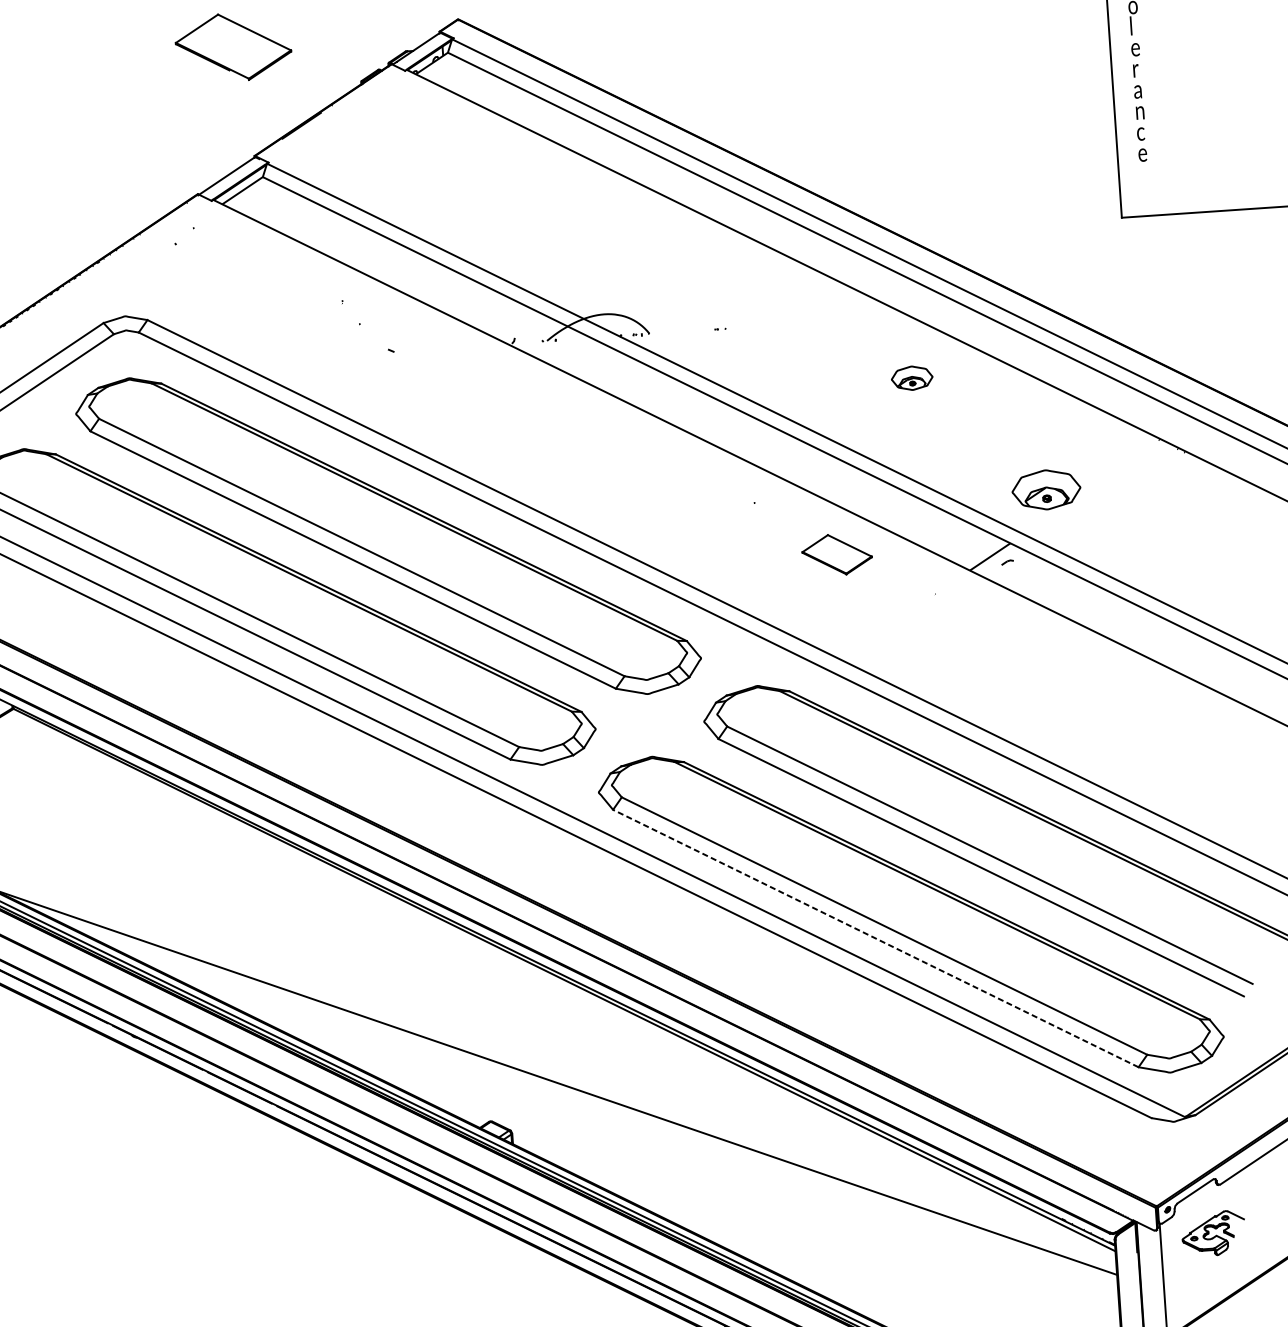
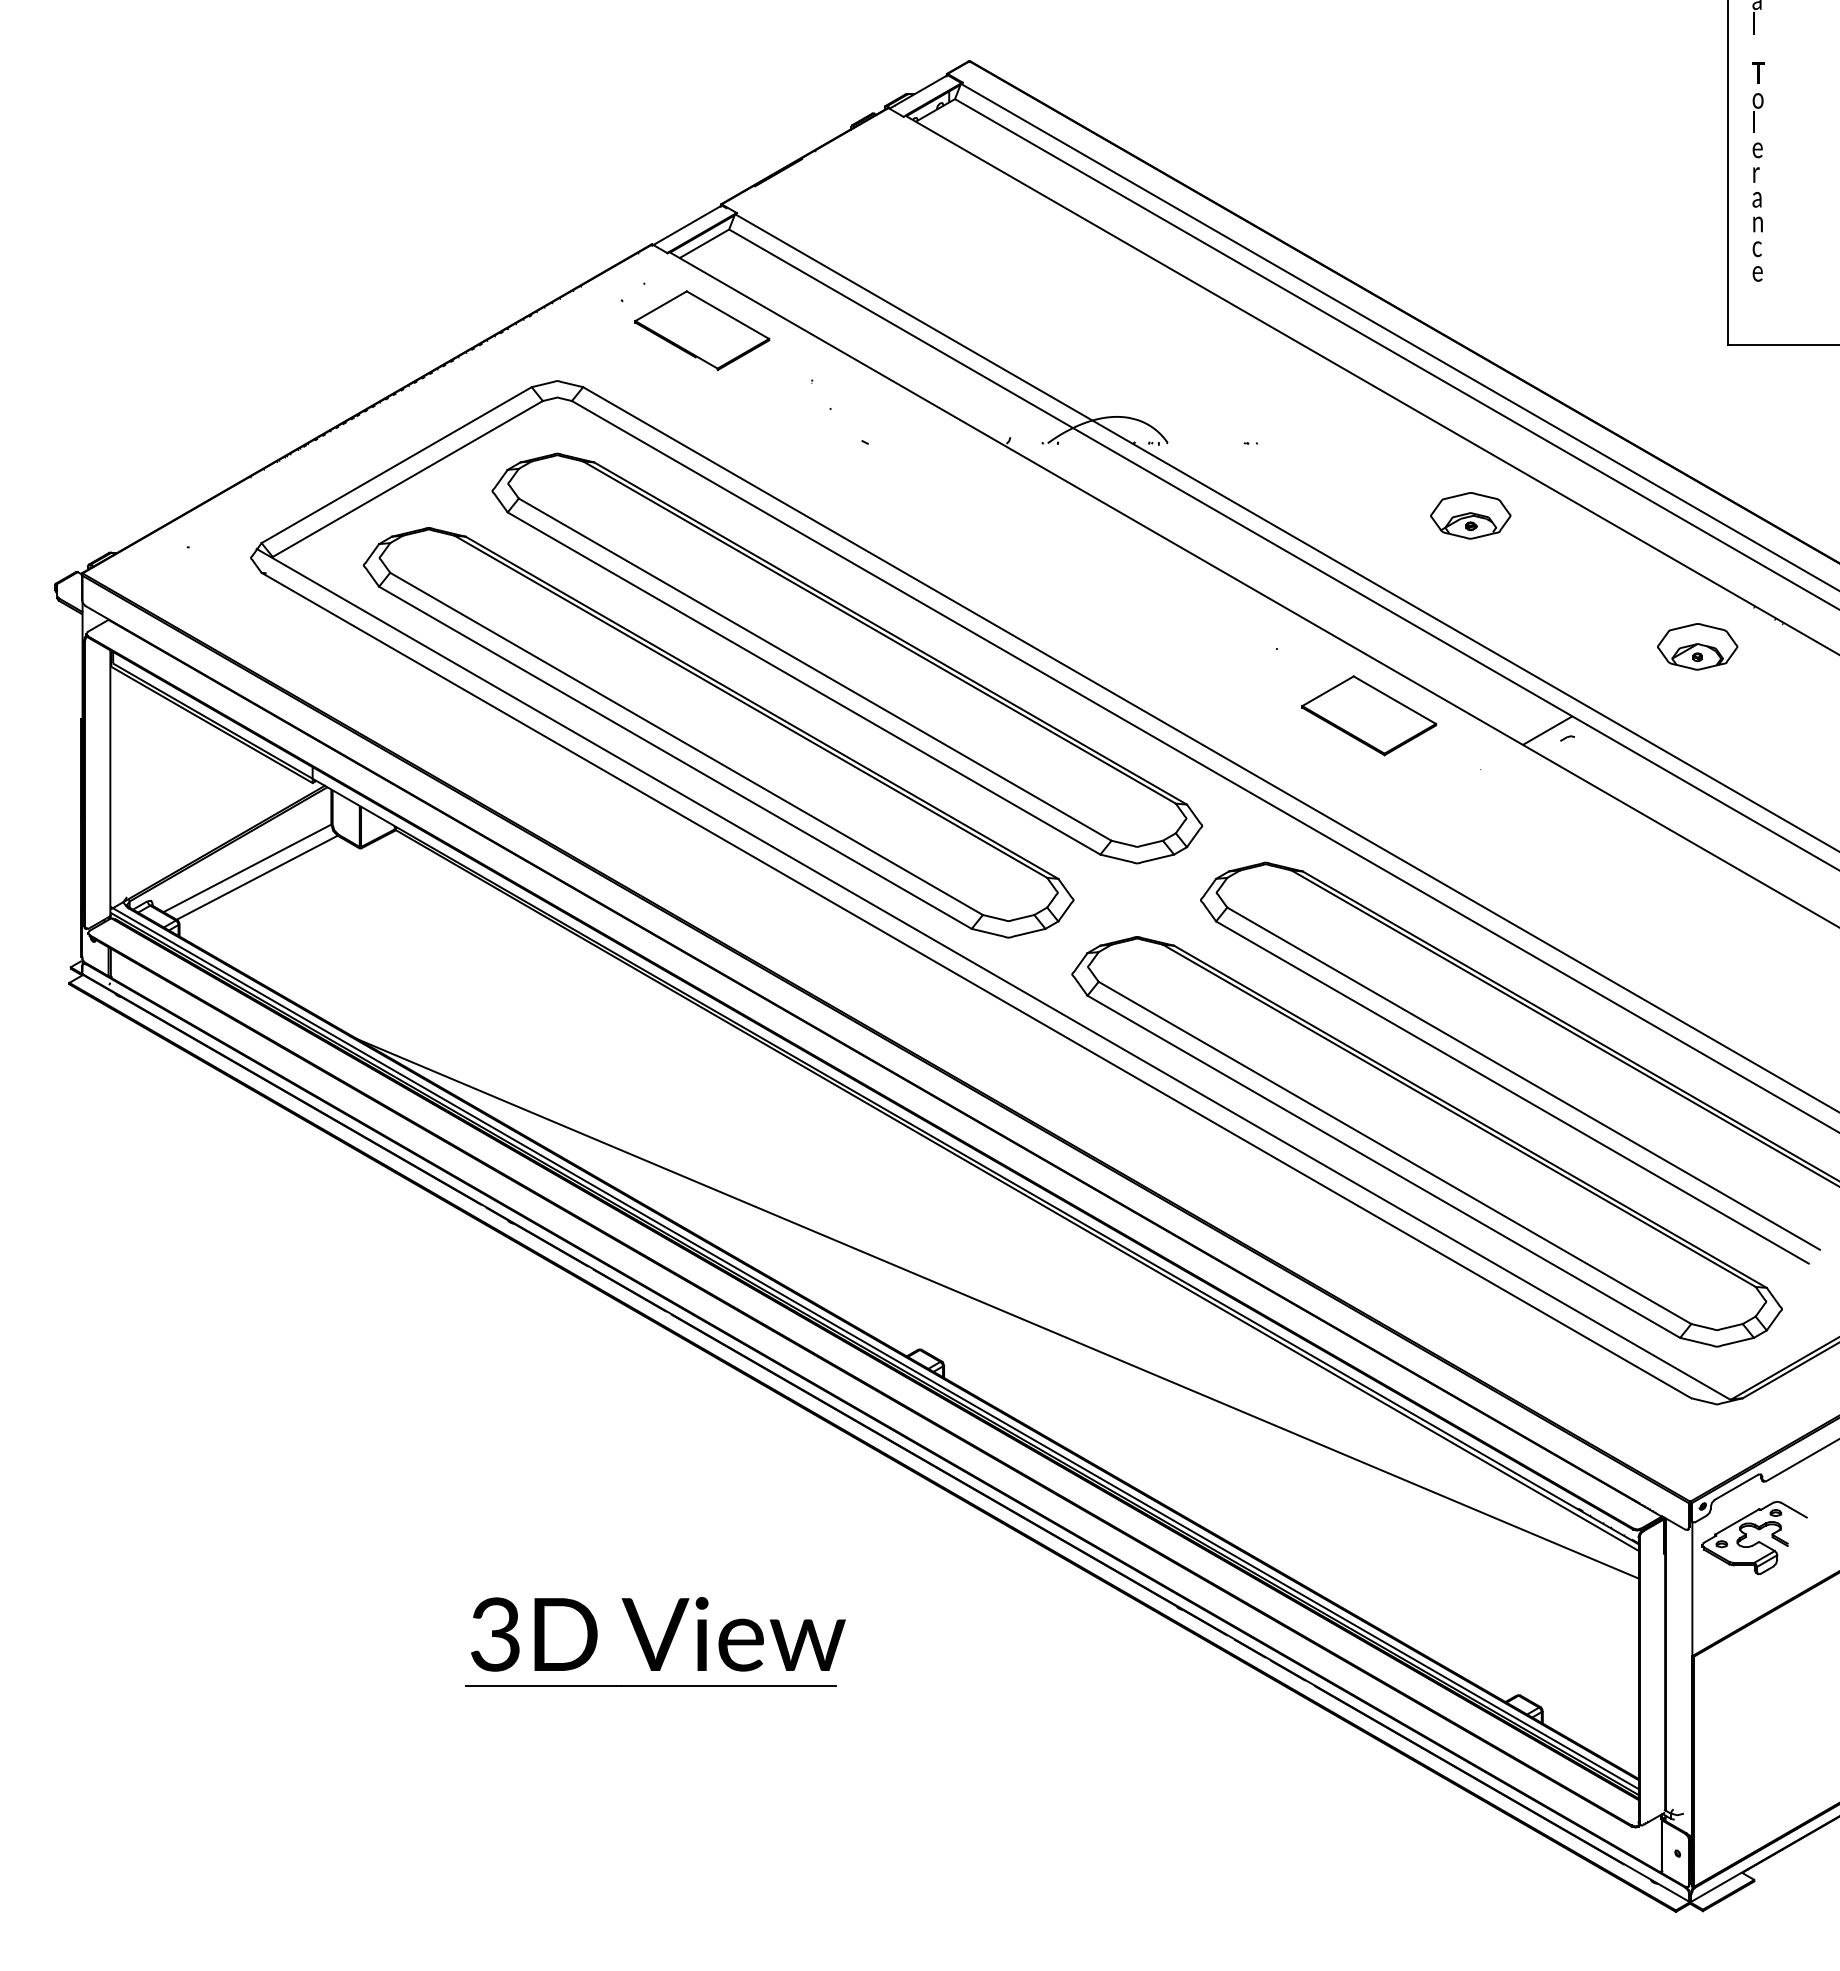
part: (233, 47) -> (702, 330), moved
part: (911, 377) -> (1470, 515), size x1.67
part: (1046, 489) -> (1697, 646), moved
part: (837, 554) -> (1369, 715), size x1.67
line: (875, 938) -> (1383, 1166), dashed -> solid
part: (1213, 1233) -> (1754, 1537), size x1.43

